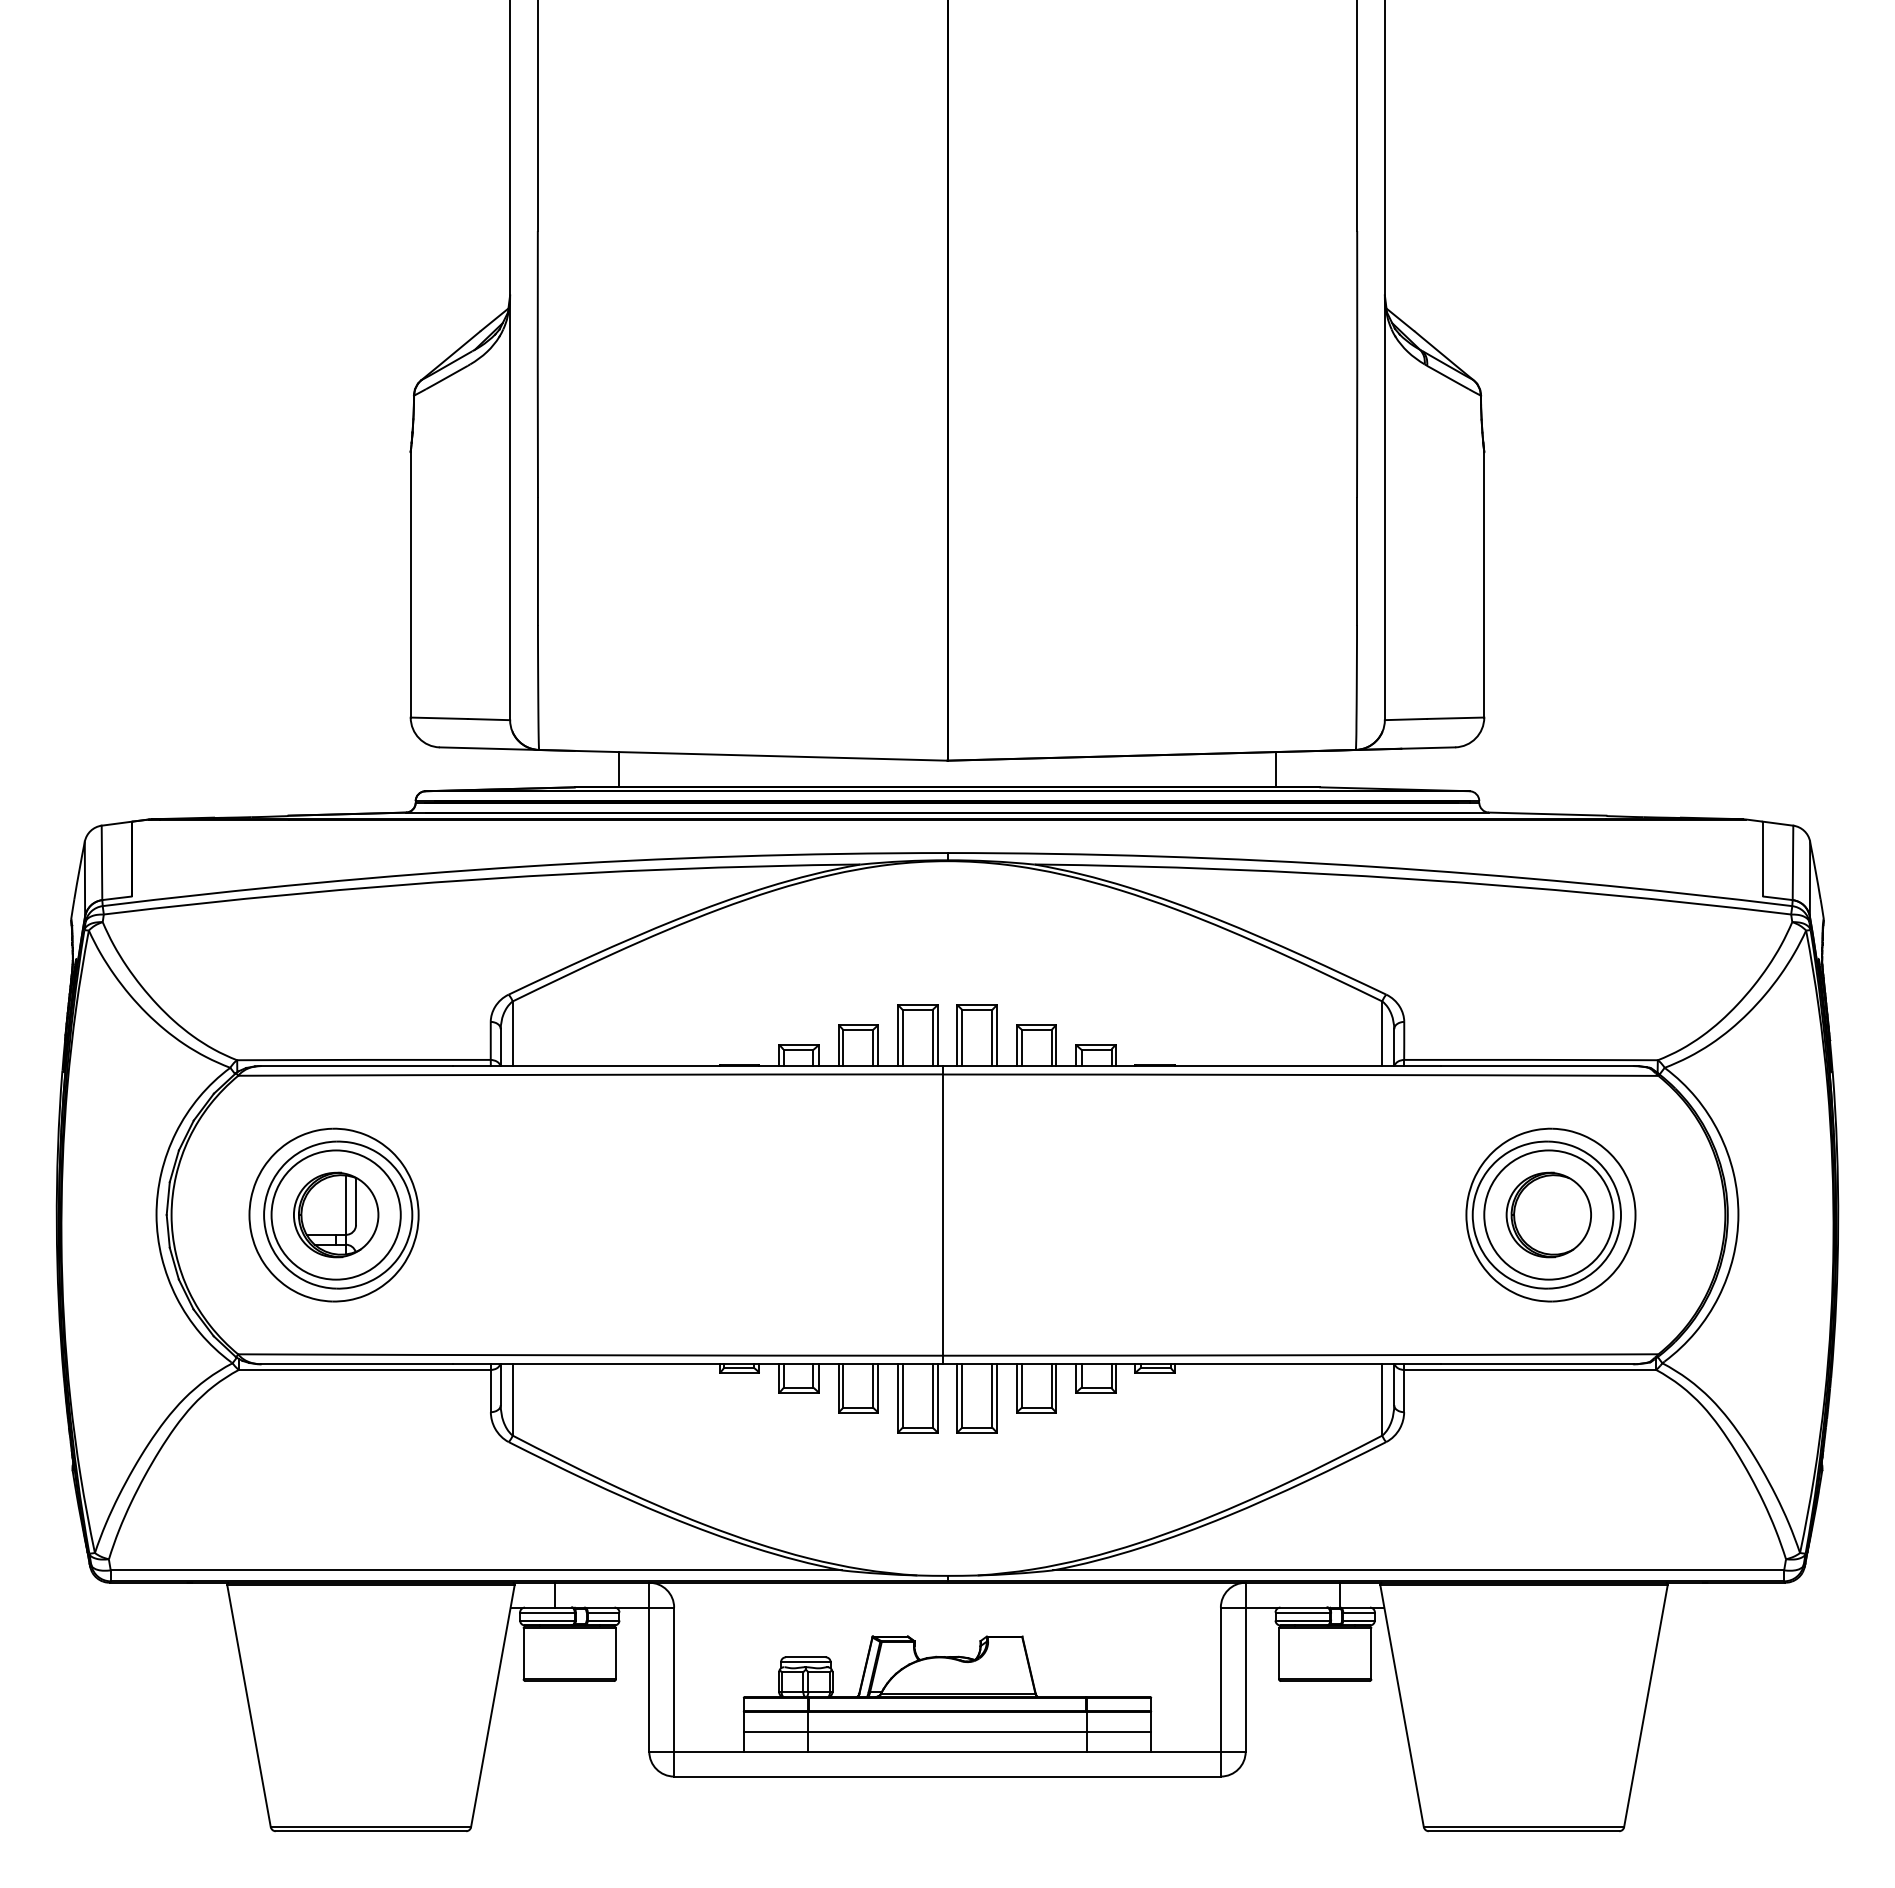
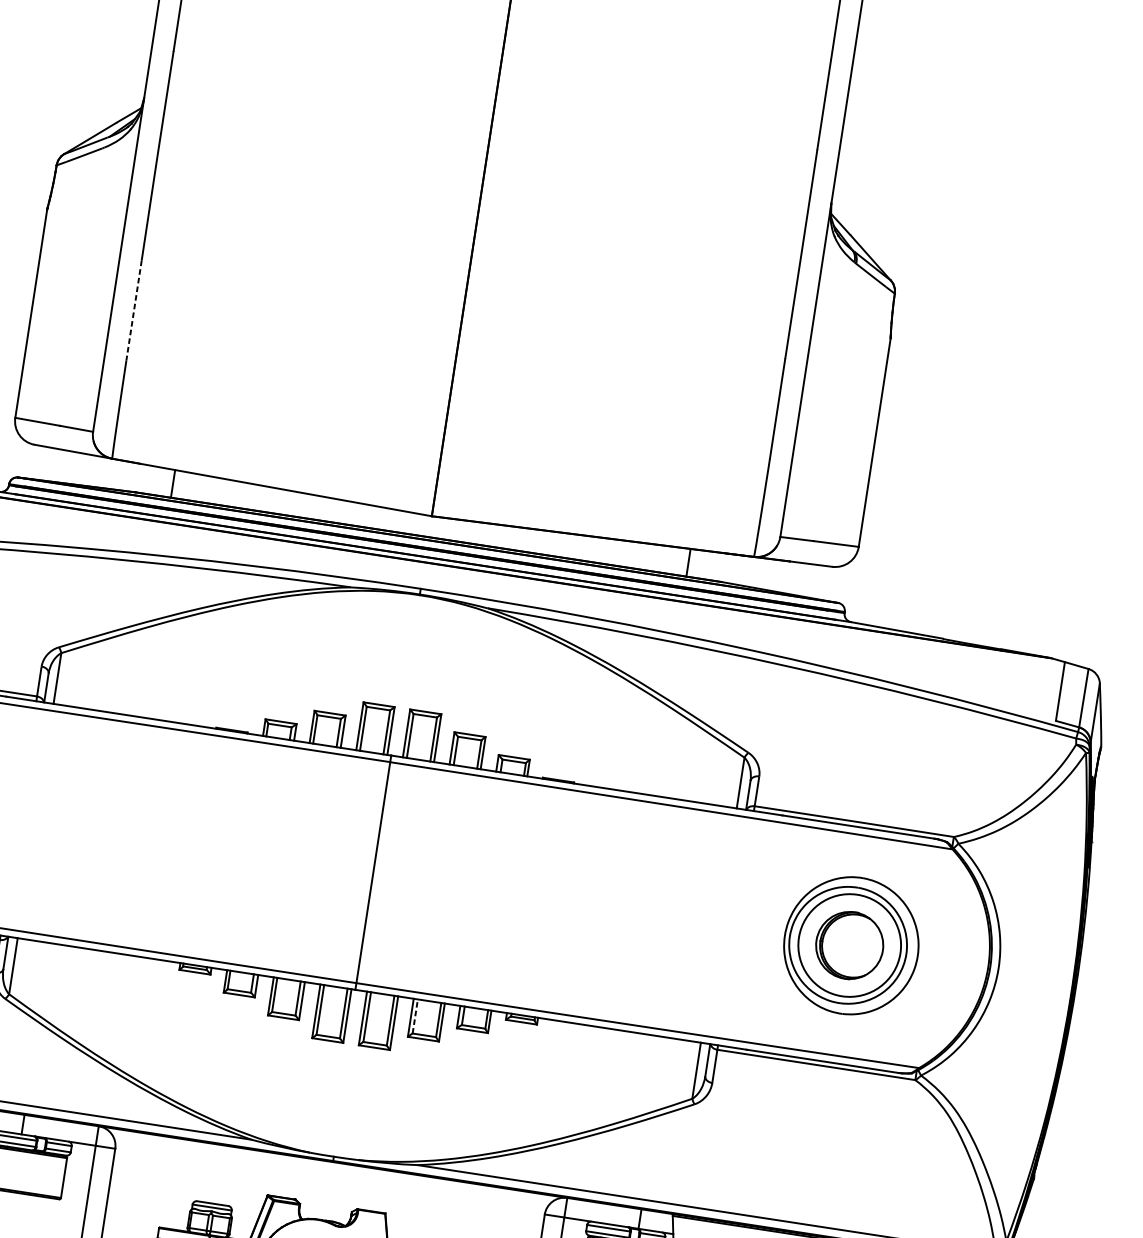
line: (537, 561) -> (133, 310), solid -> dashed
line: (1022, 1385) -> (415, 1016), solid -> dashed

